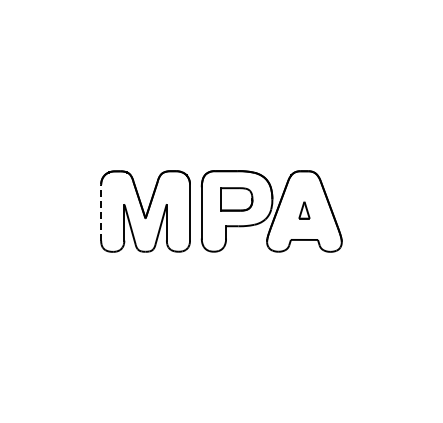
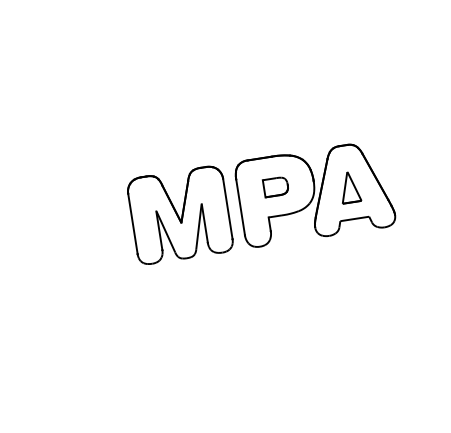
part: (237, 199) -> (276, 186), size x0.71
part: (304, 210) -> (349, 187), size x1.67
line: (101, 212) -> (133, 223), dashed -> solid

